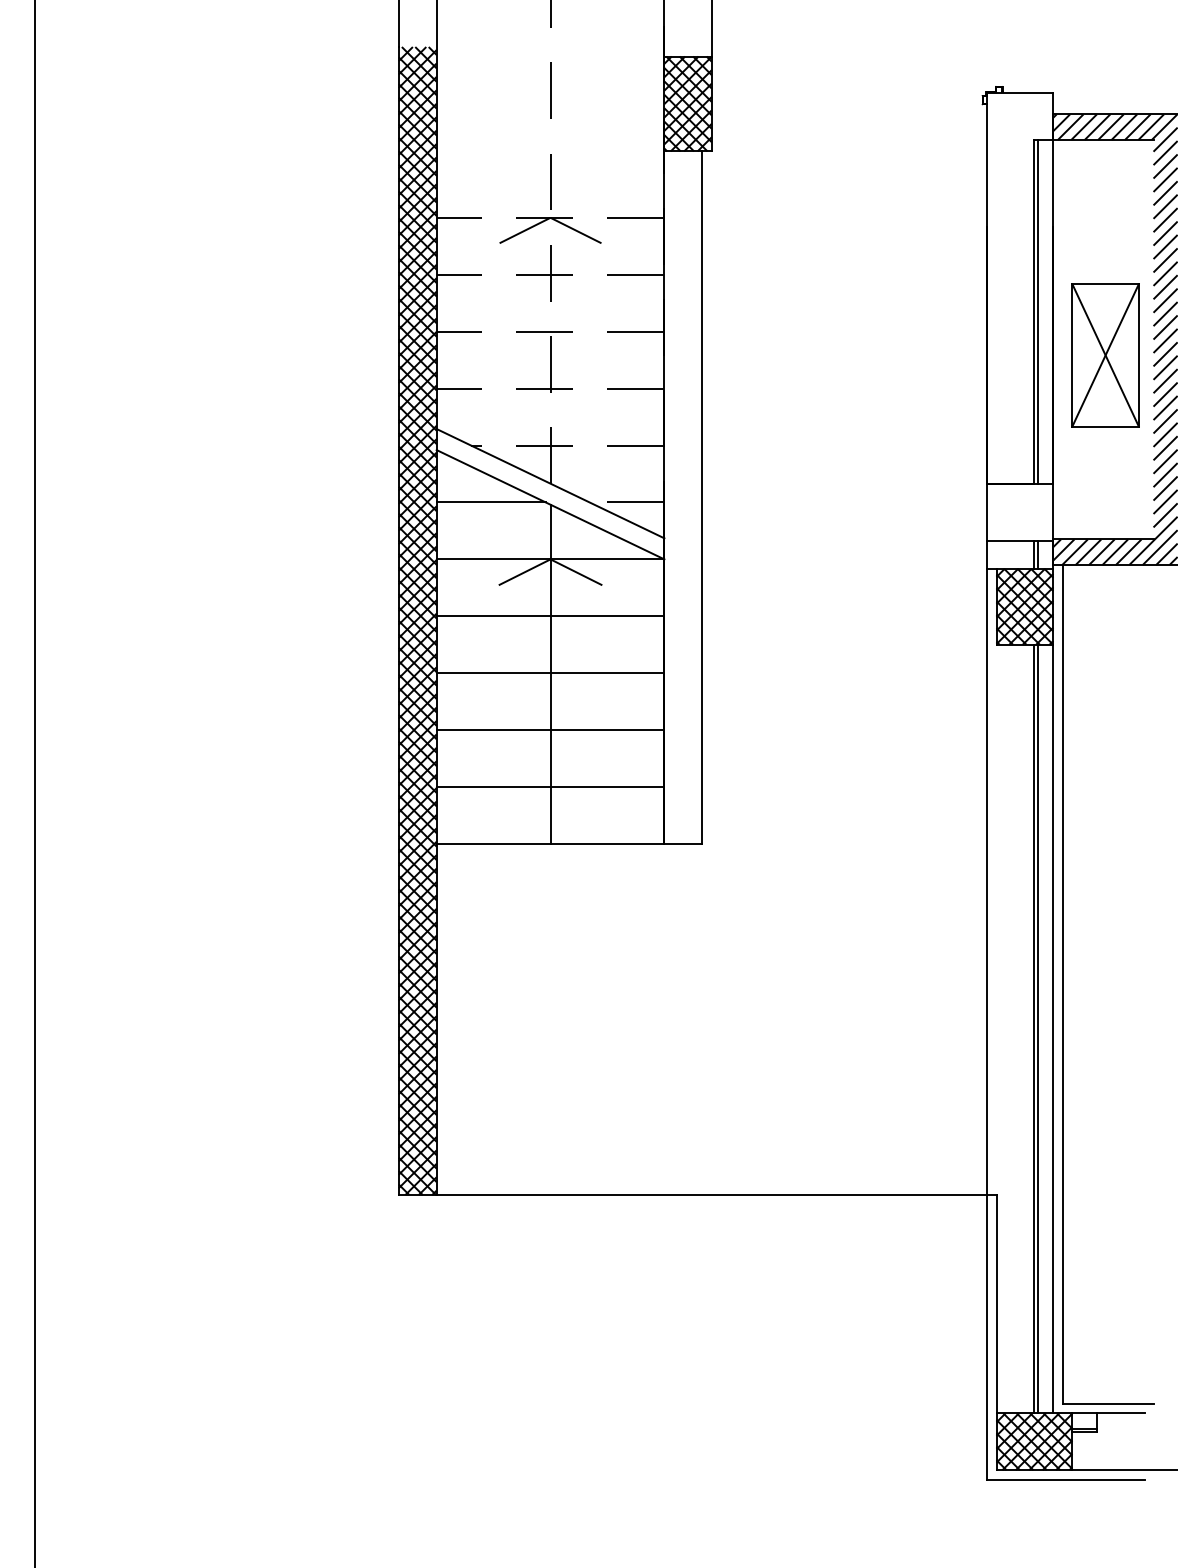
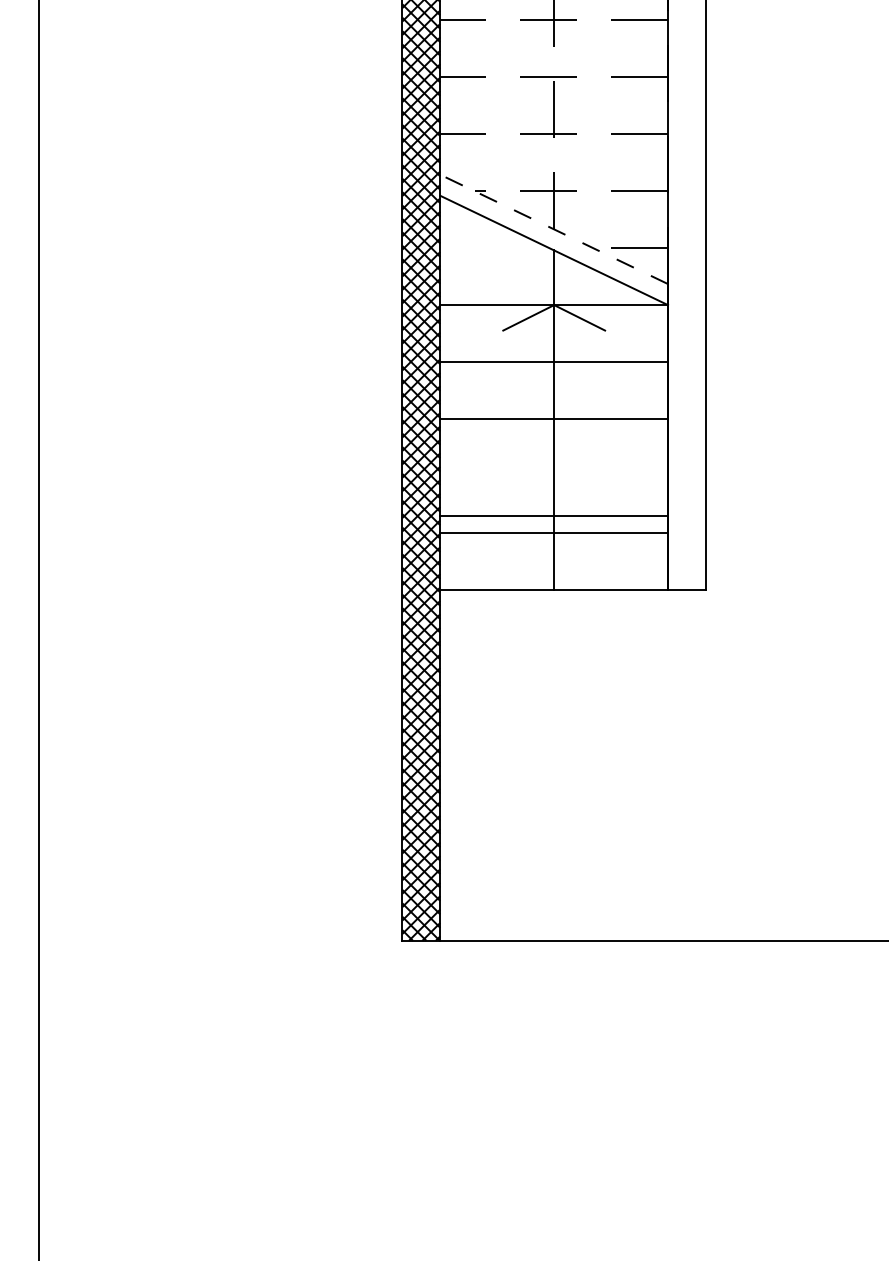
line: (550, 483) -> (554, 229), solid -> dashed
line: (490, 502) -> (494, 248), removed
line: (550, 730) -> (554, 516), moved

